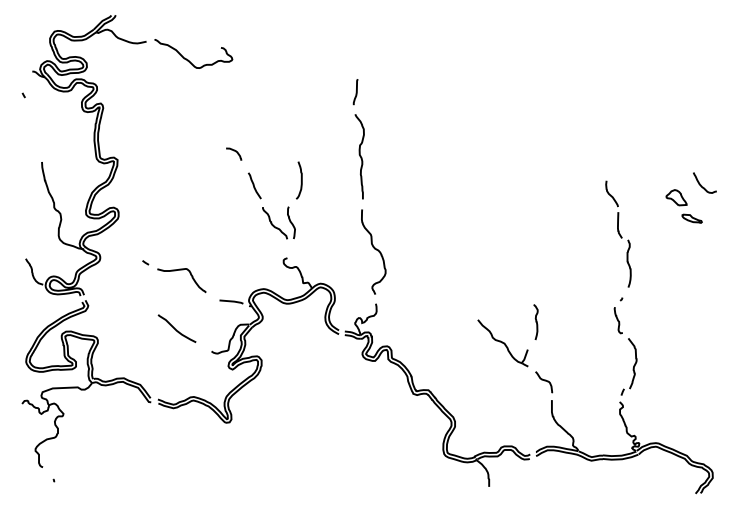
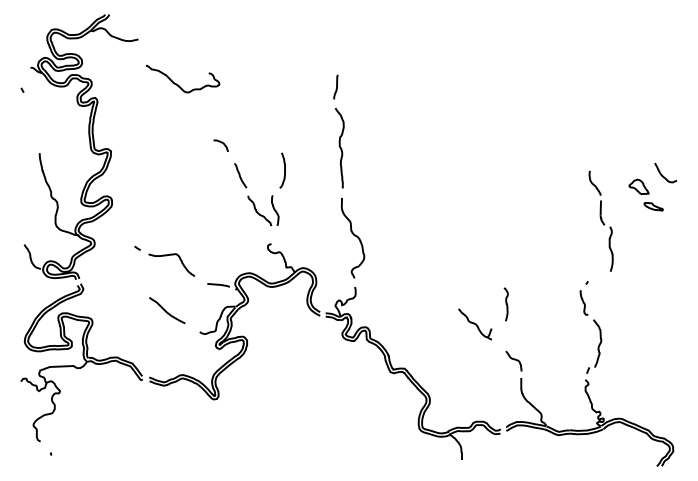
curve: (188, 59) -> (178, 84), moved
part: (617, 233) -> (600, 220), moved
part: (503, 343) -> (475, 324), size x0.7

